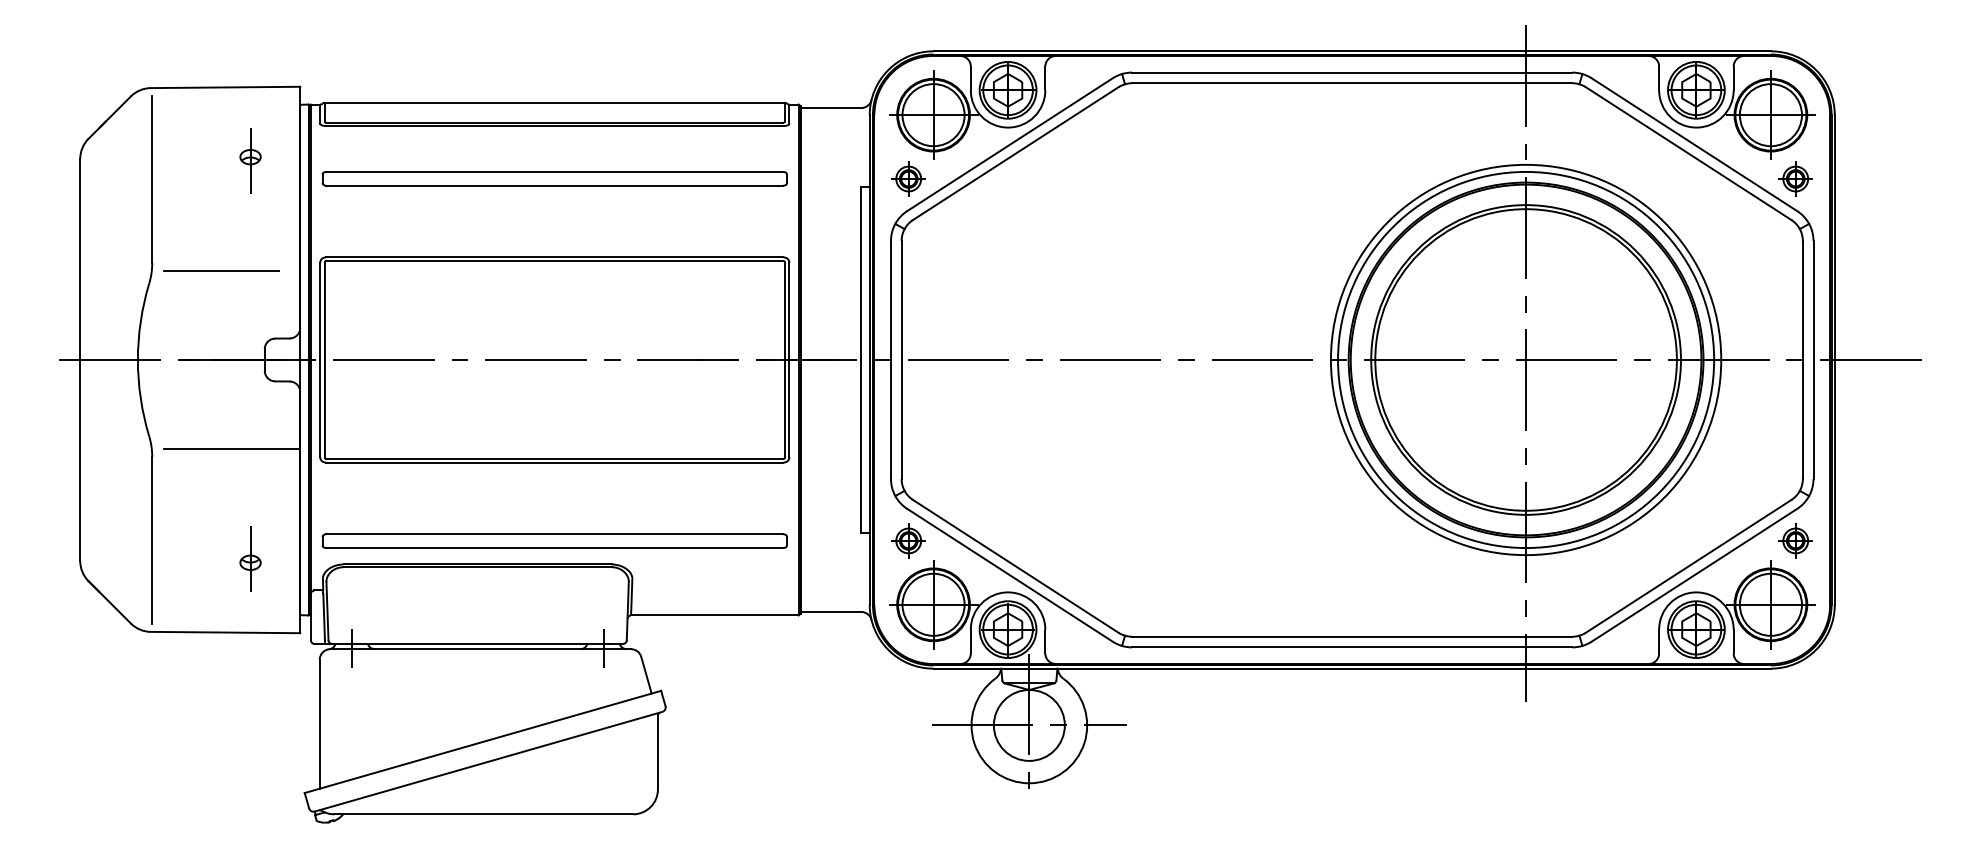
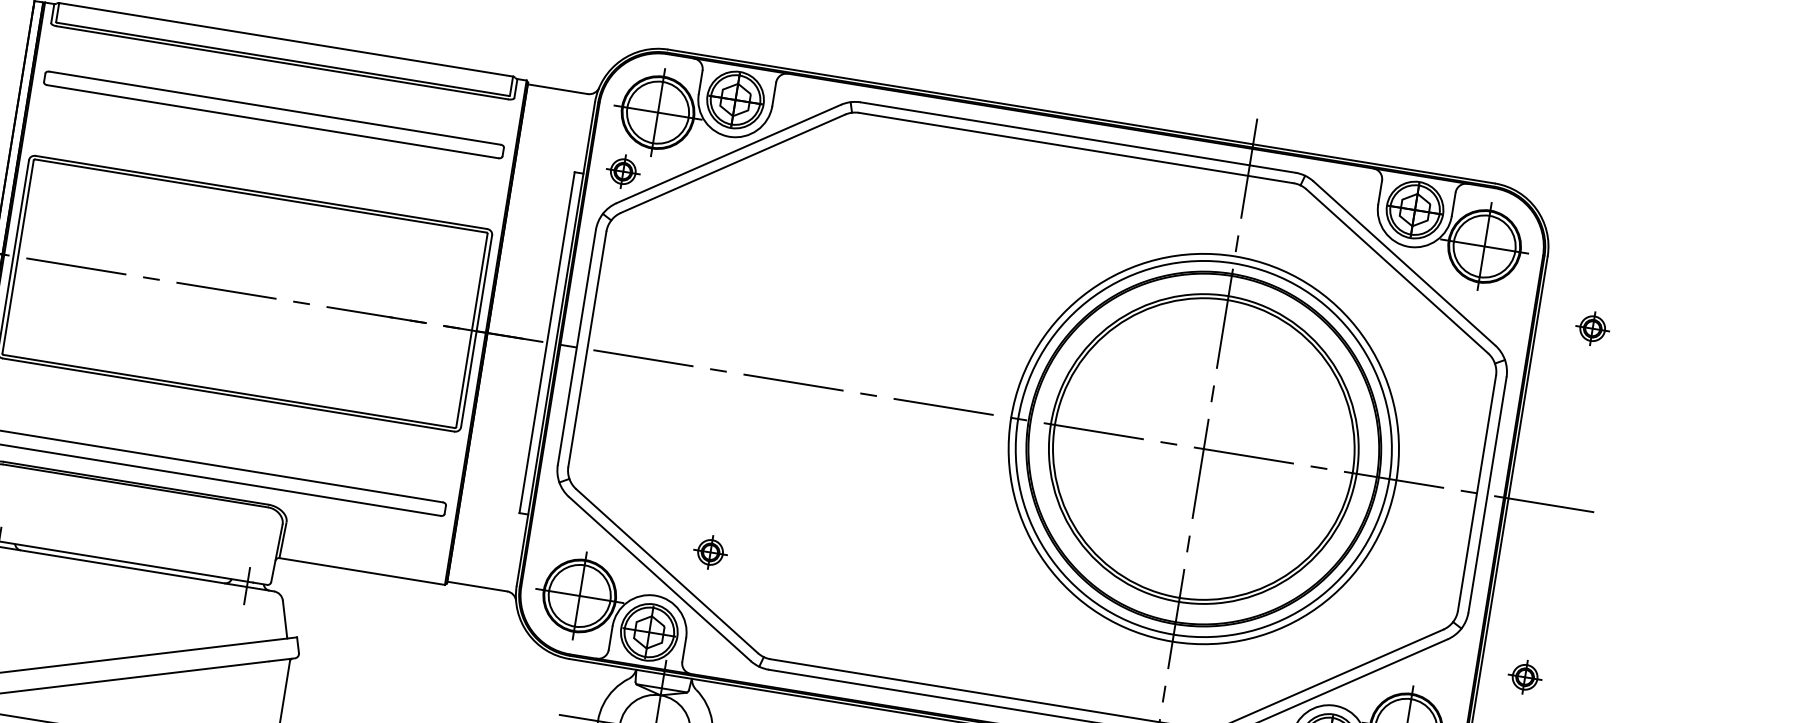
part: (1795, 178) -> (1592, 328), moved
part: (908, 540) -> (710, 551), moved
part: (1795, 540) -> (1524, 676), moved

